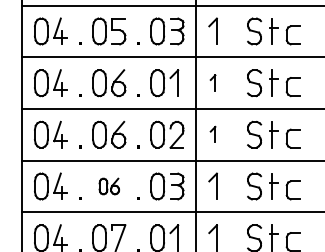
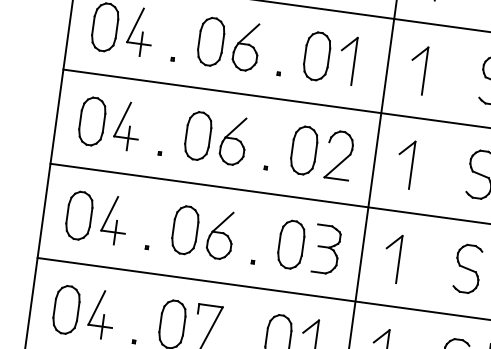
part: (212, 82) -> (417, 68), size x1.67
part: (212, 134) -> (404, 163), size x1.67
part: (109, 186) -> (203, 232), size x1.67

